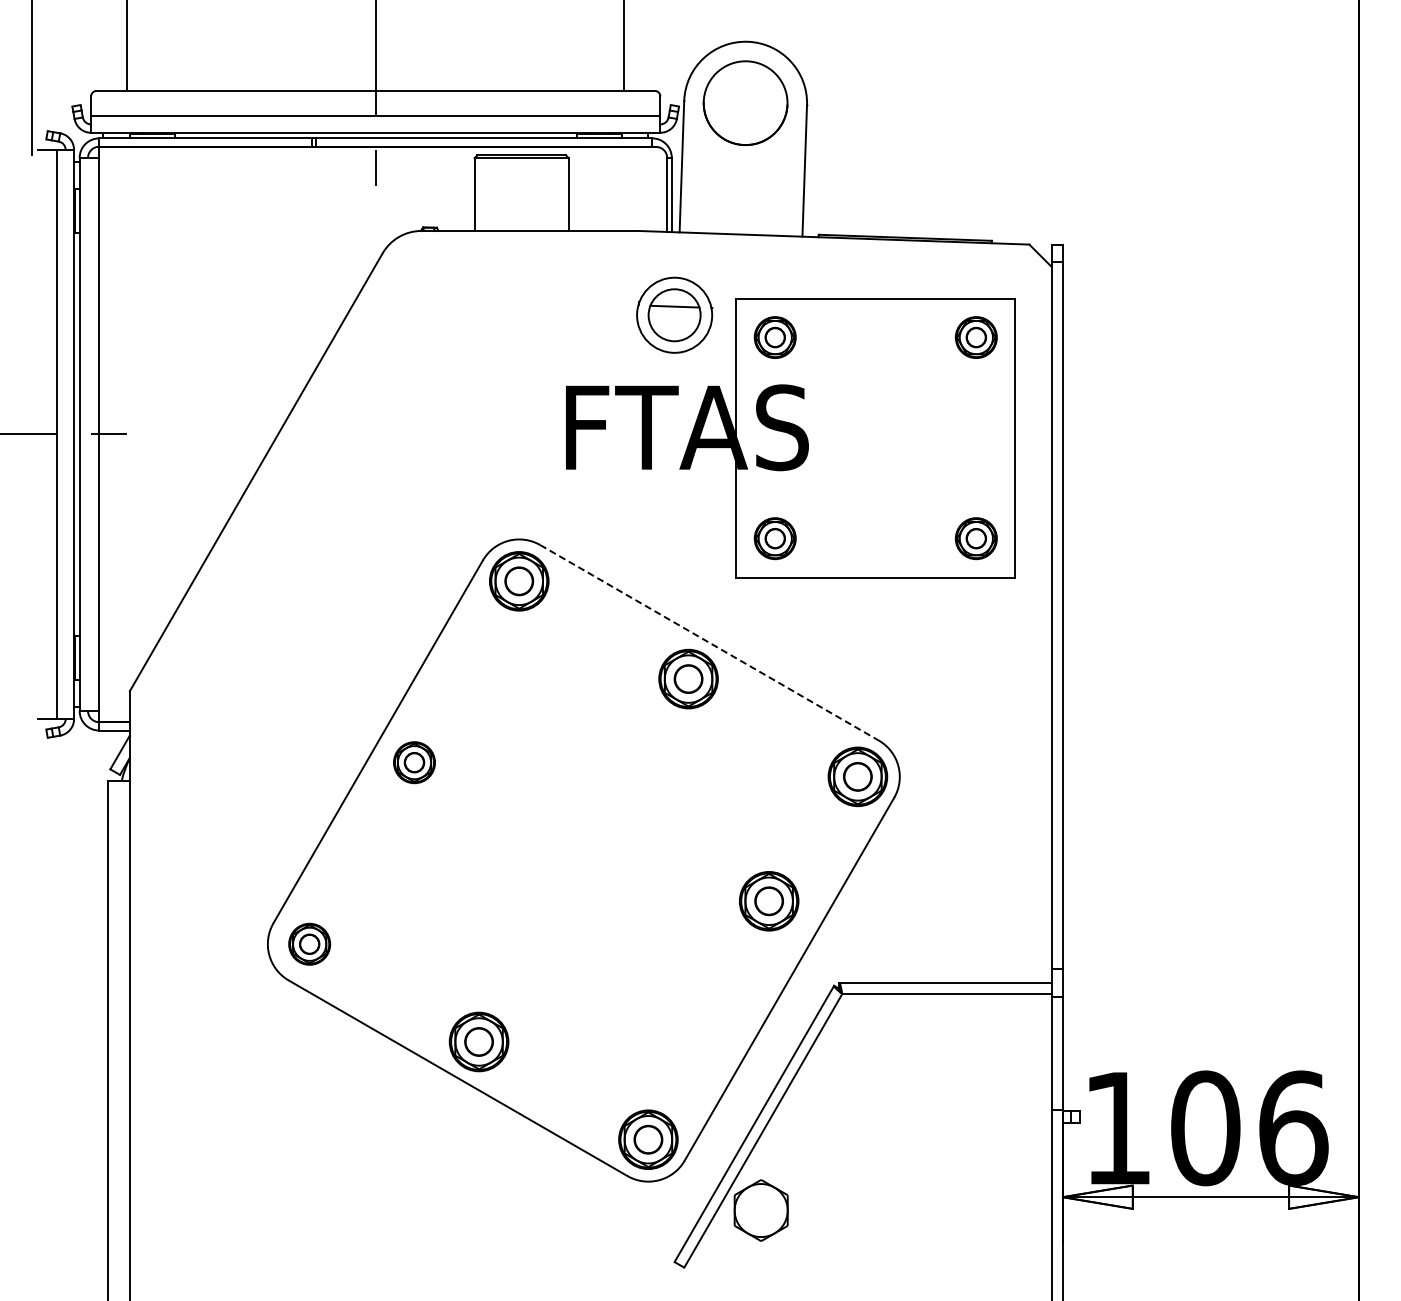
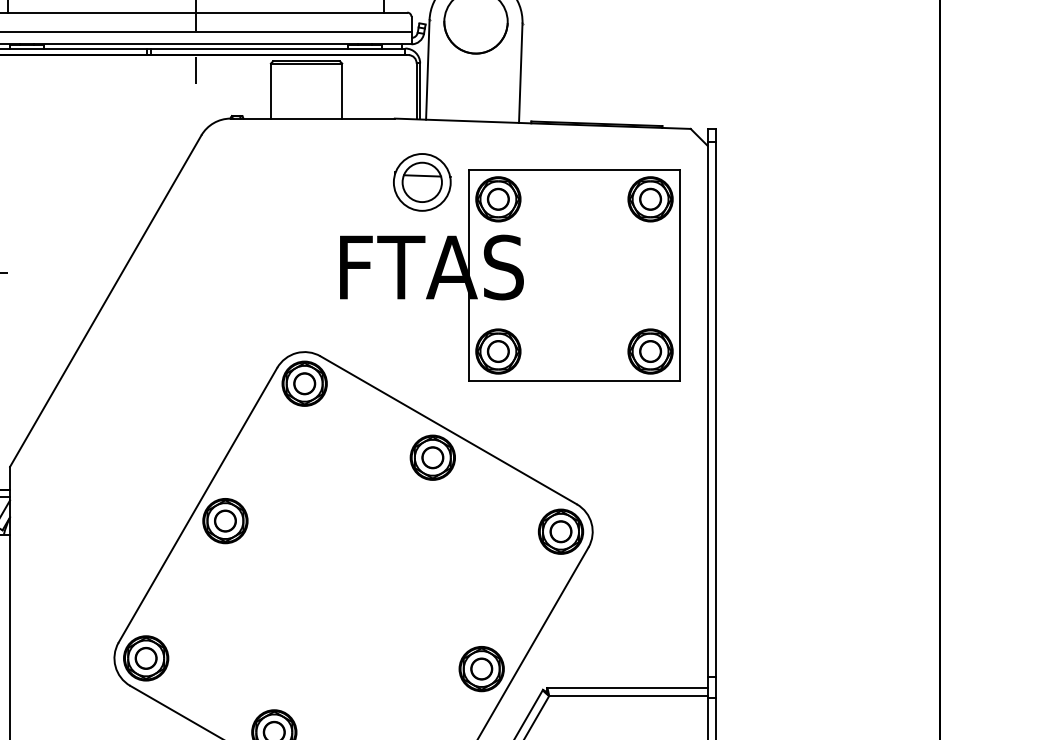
part: (775, 337) -> (498, 199), size x1.43
part: (976, 337) -> (650, 199), size x1.43
part: (775, 538) -> (498, 351), size x1.43
part: (976, 538) -> (650, 351), size x1.43
line: (709, 642) -> (448, 430), dashed -> solid
part: (414, 762) -> (225, 520), size x1.43
part: (769, 901) -> (481, 669), moved
part: (309, 944) -> (145, 658), size x1.43

